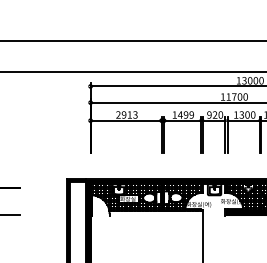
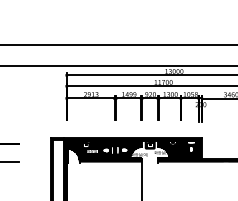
fill: (155, 212) -> (110, 160), added

